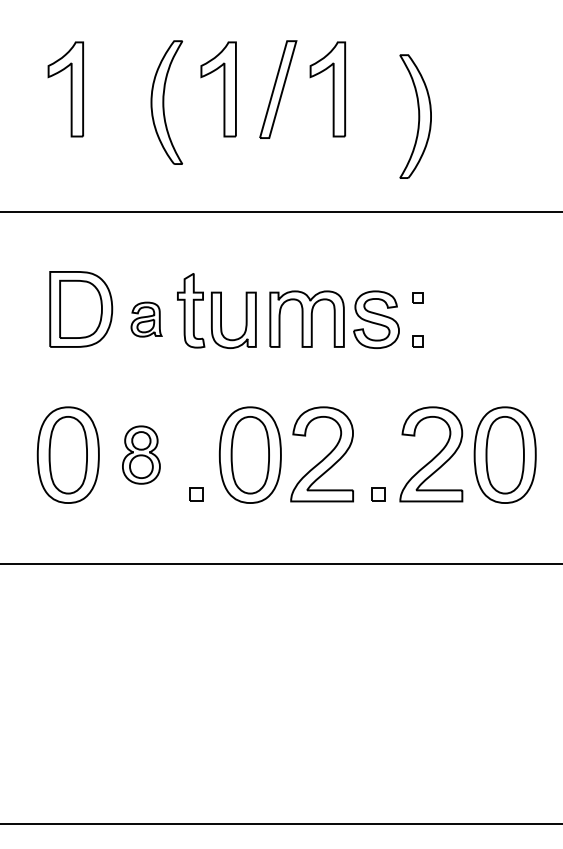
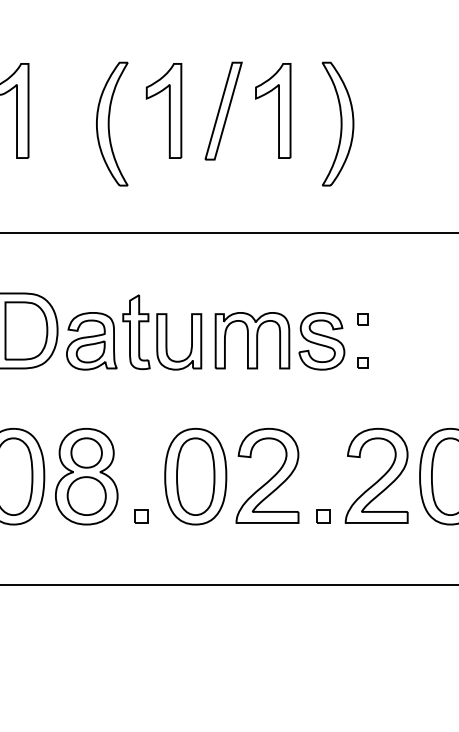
part: (415, 116) -> (337, 124), moved
part: (146, 319) -> (91, 341), size x1.67
part: (141, 454) -> (86, 476), size x1.67

